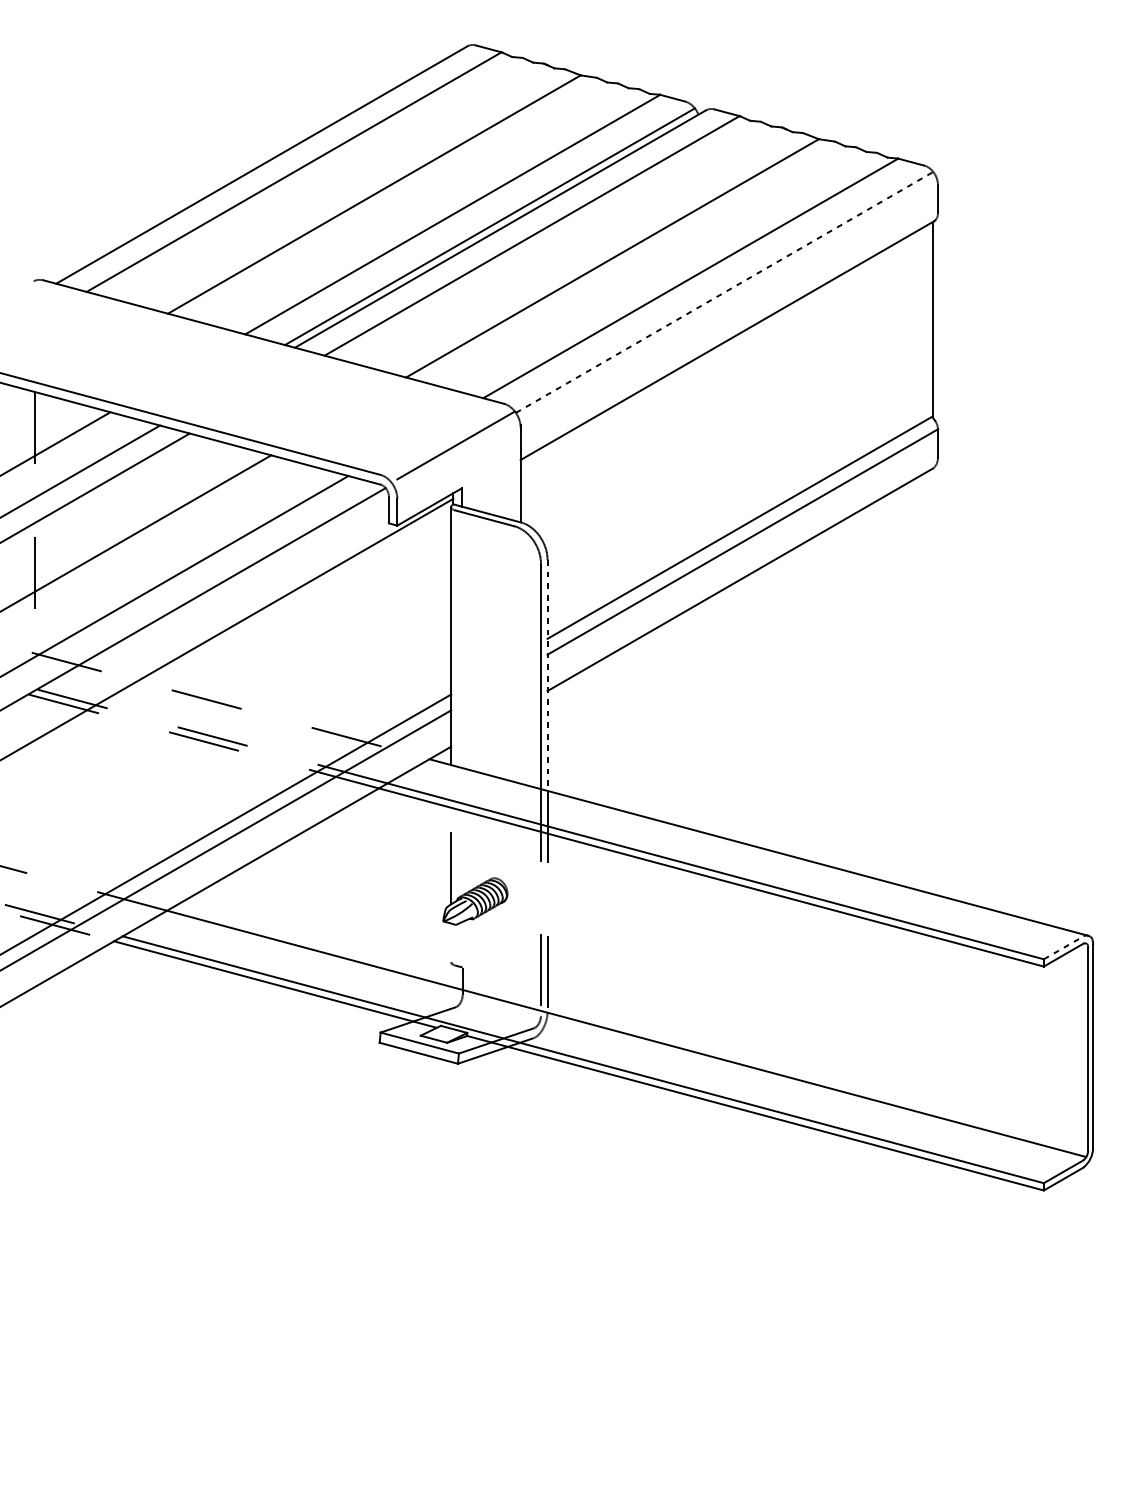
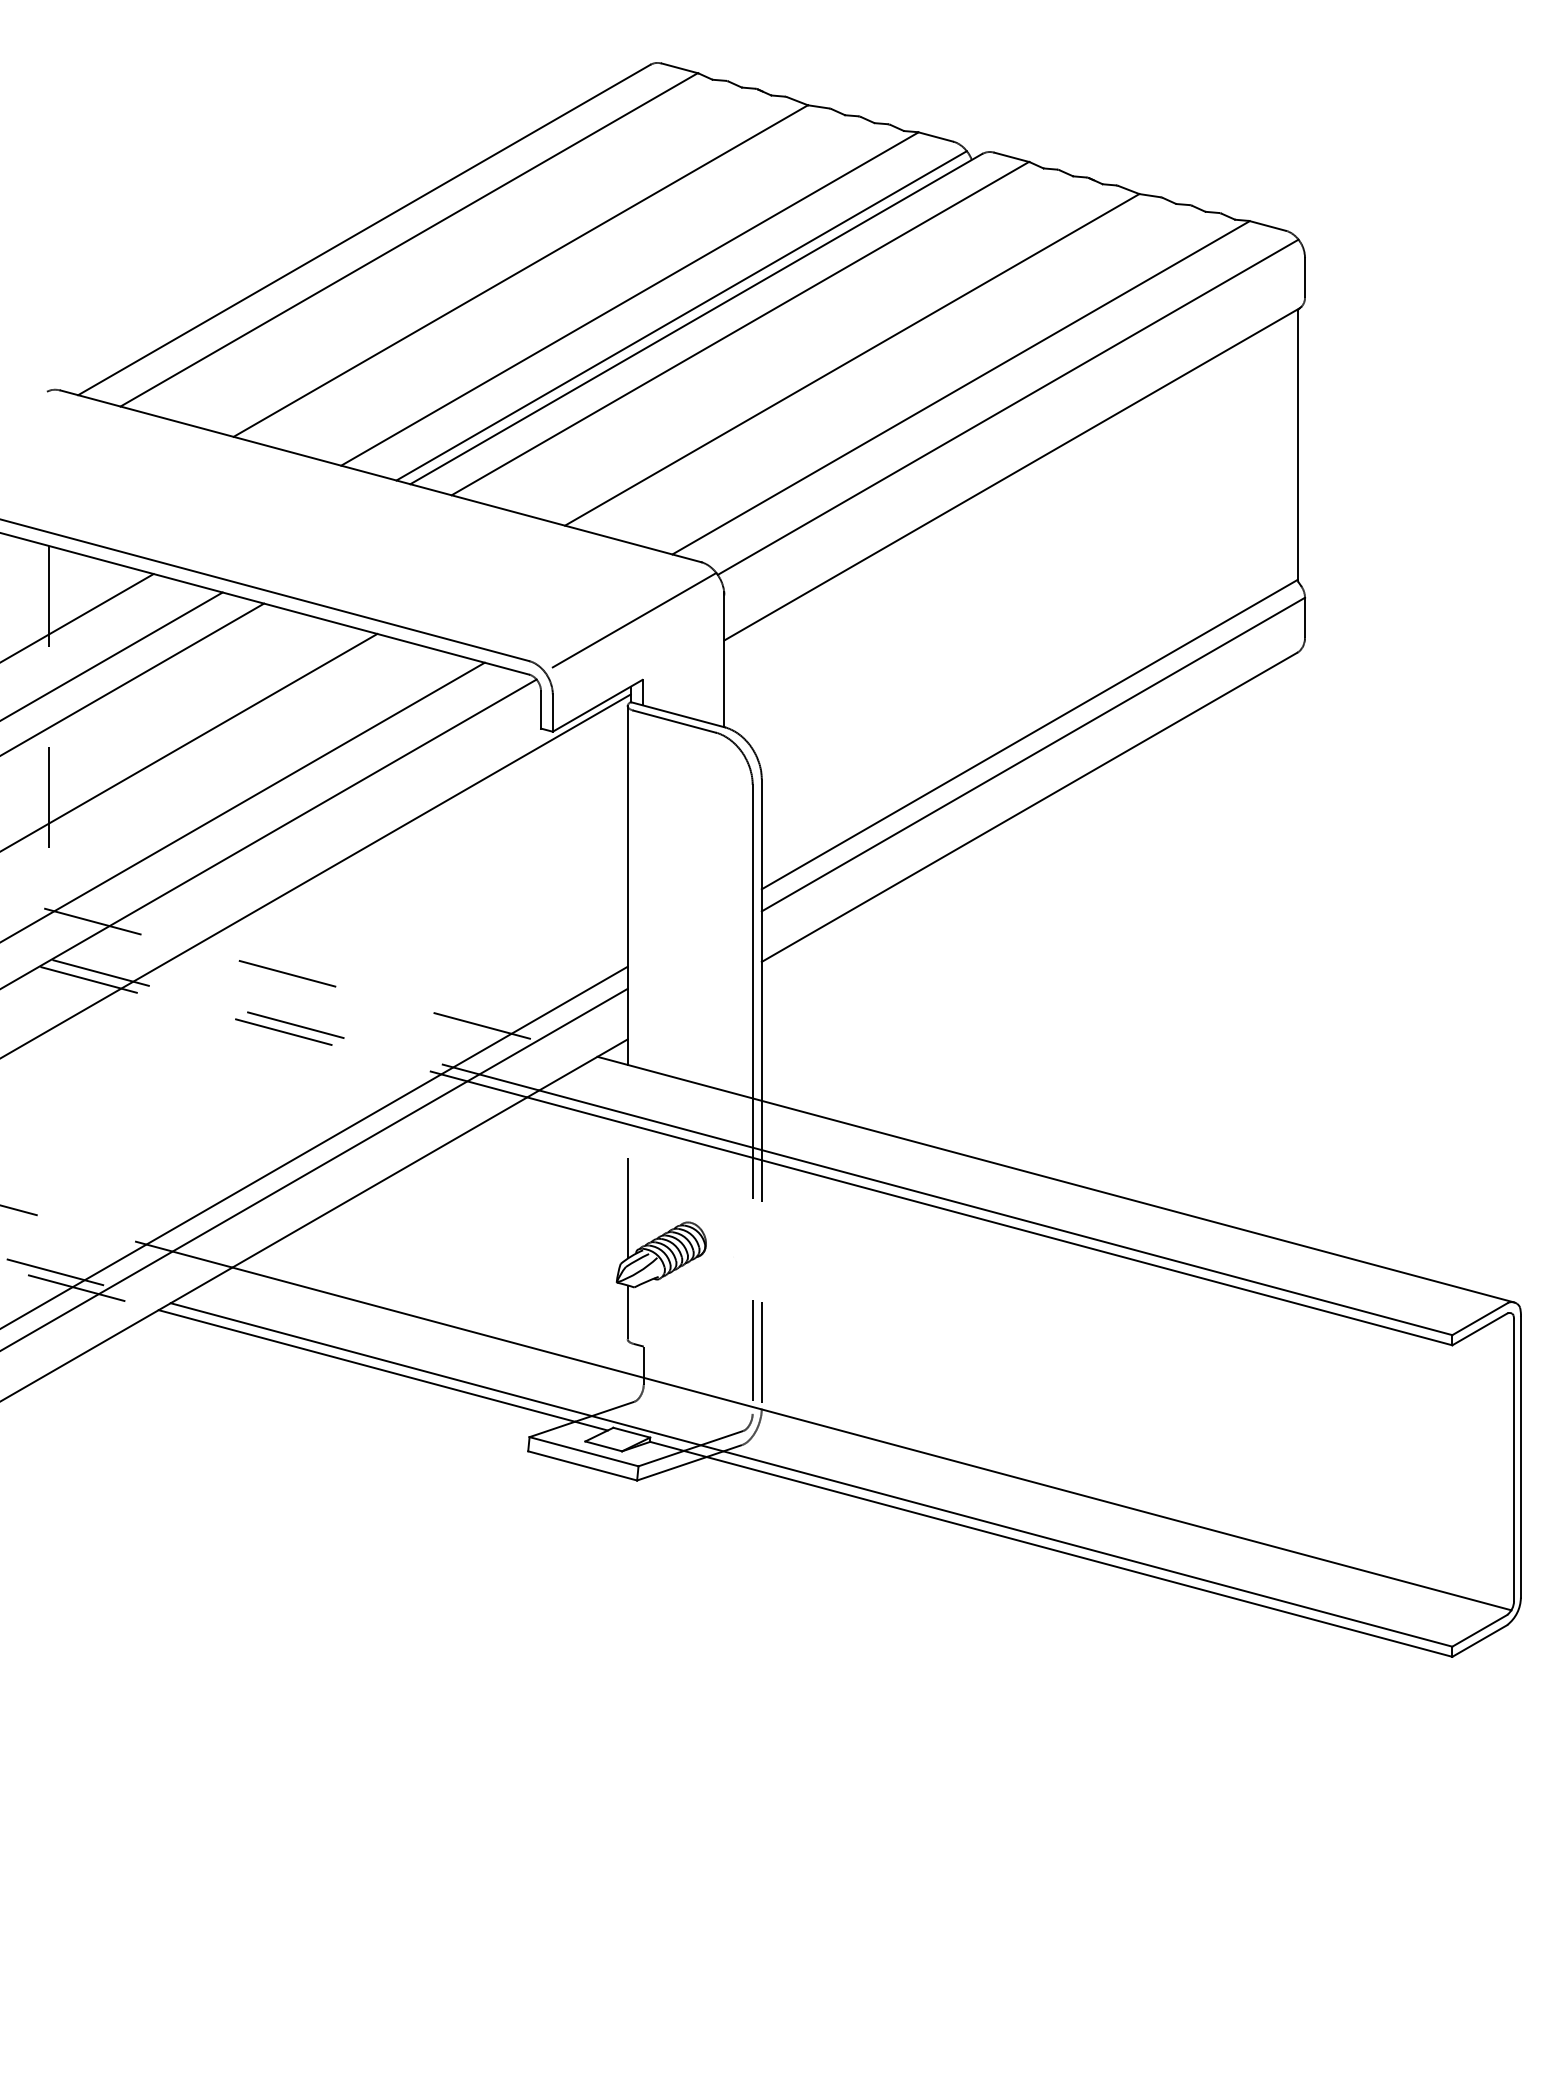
line: (724, 292) -> (1008, 407), dashed -> solid
line: (547, 675) -> (761, 940), dashed -> solid
line: (451, 943) -> (627, 1312), added
line: (1063, 948) -> (1479, 1319), dashed -> solid

